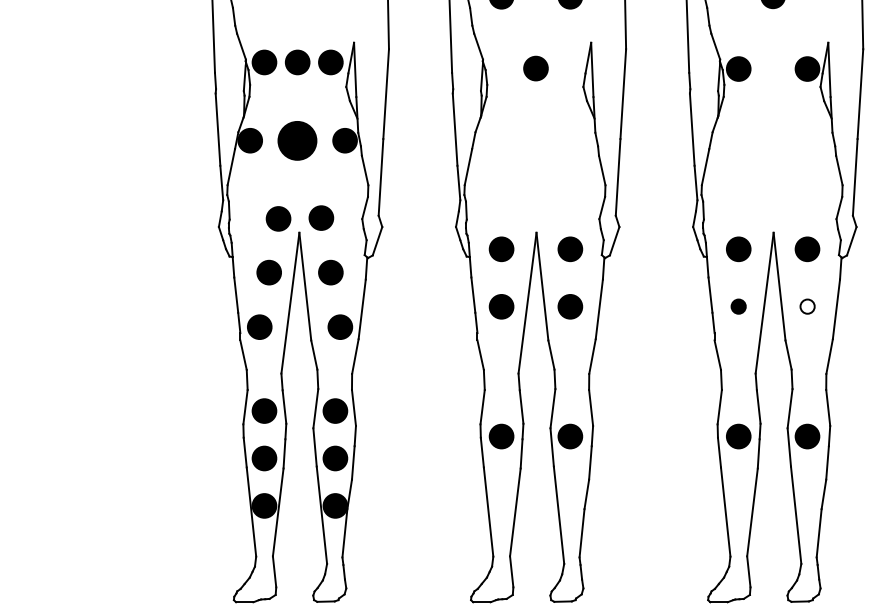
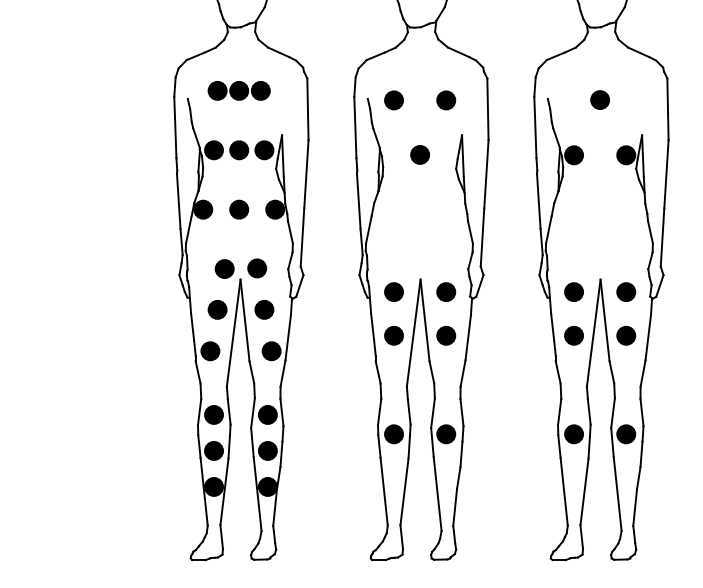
part: (298, 140) -> (239, 209), size x0.62
part: (737, 306) -> (573, 335), size x1.67
part: (807, 306) -> (626, 335), size x1.67

